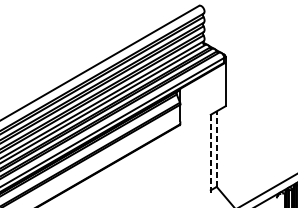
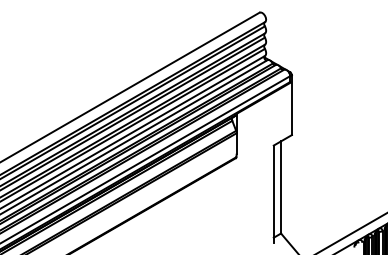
line: (217, 148) -> (281, 186), dashed -> solid
line: (210, 154) -> (273, 194), dashed -> solid

